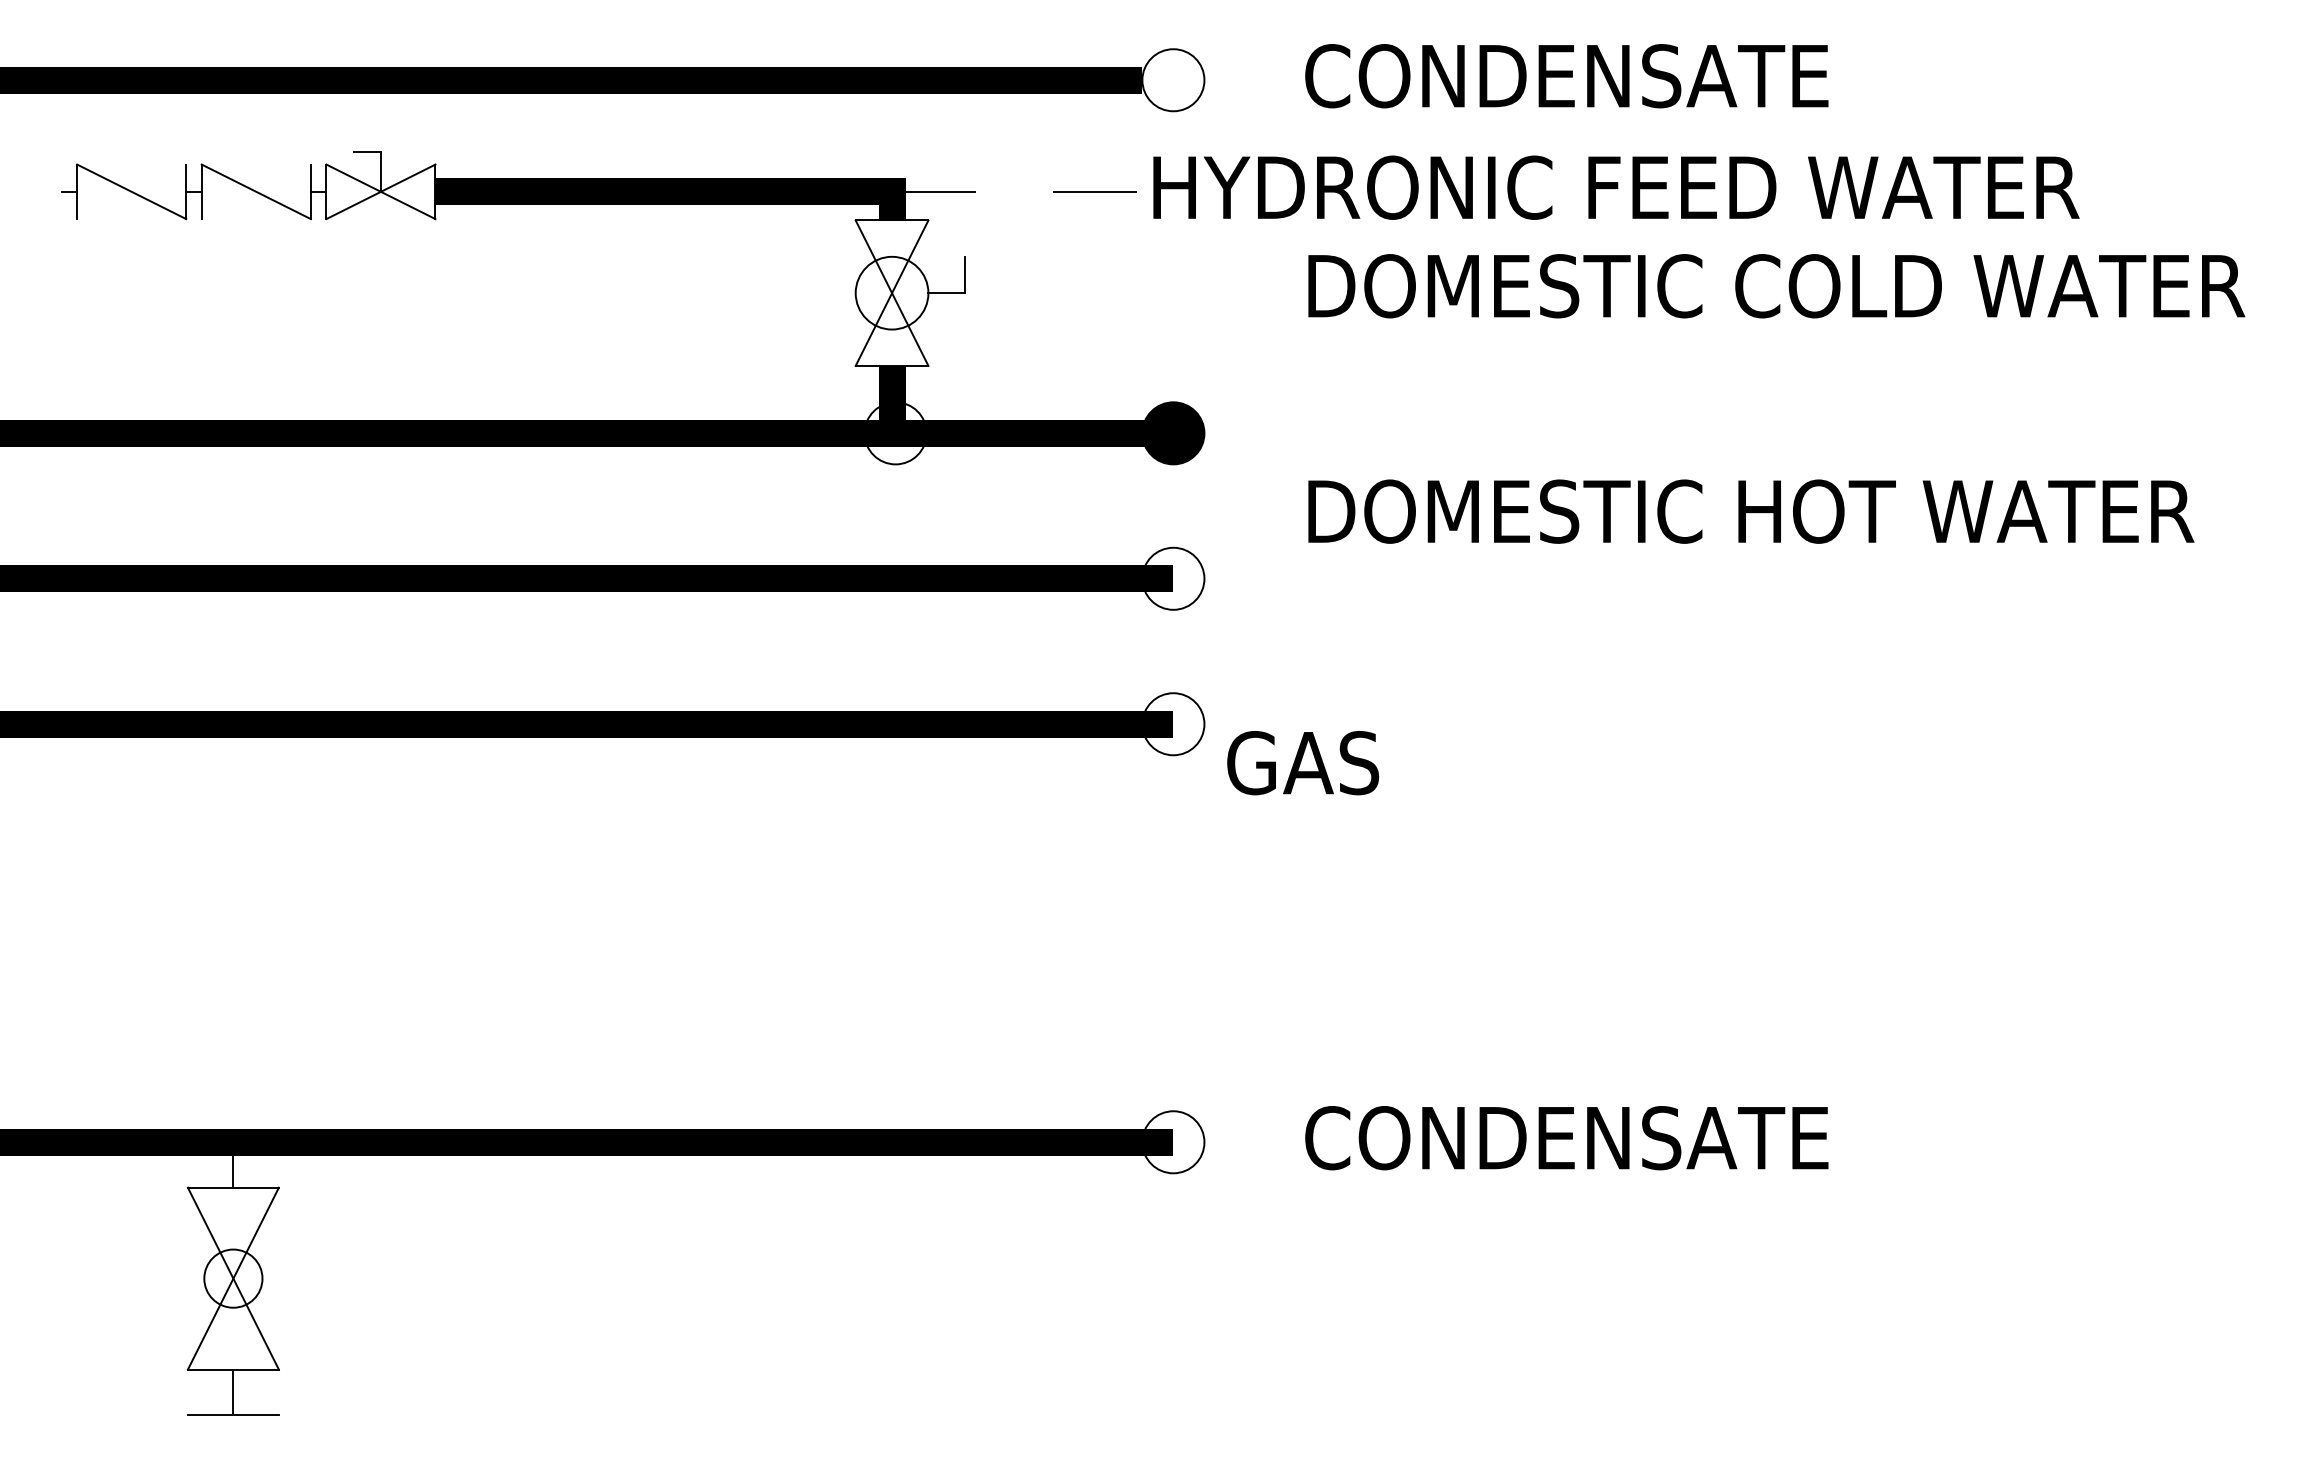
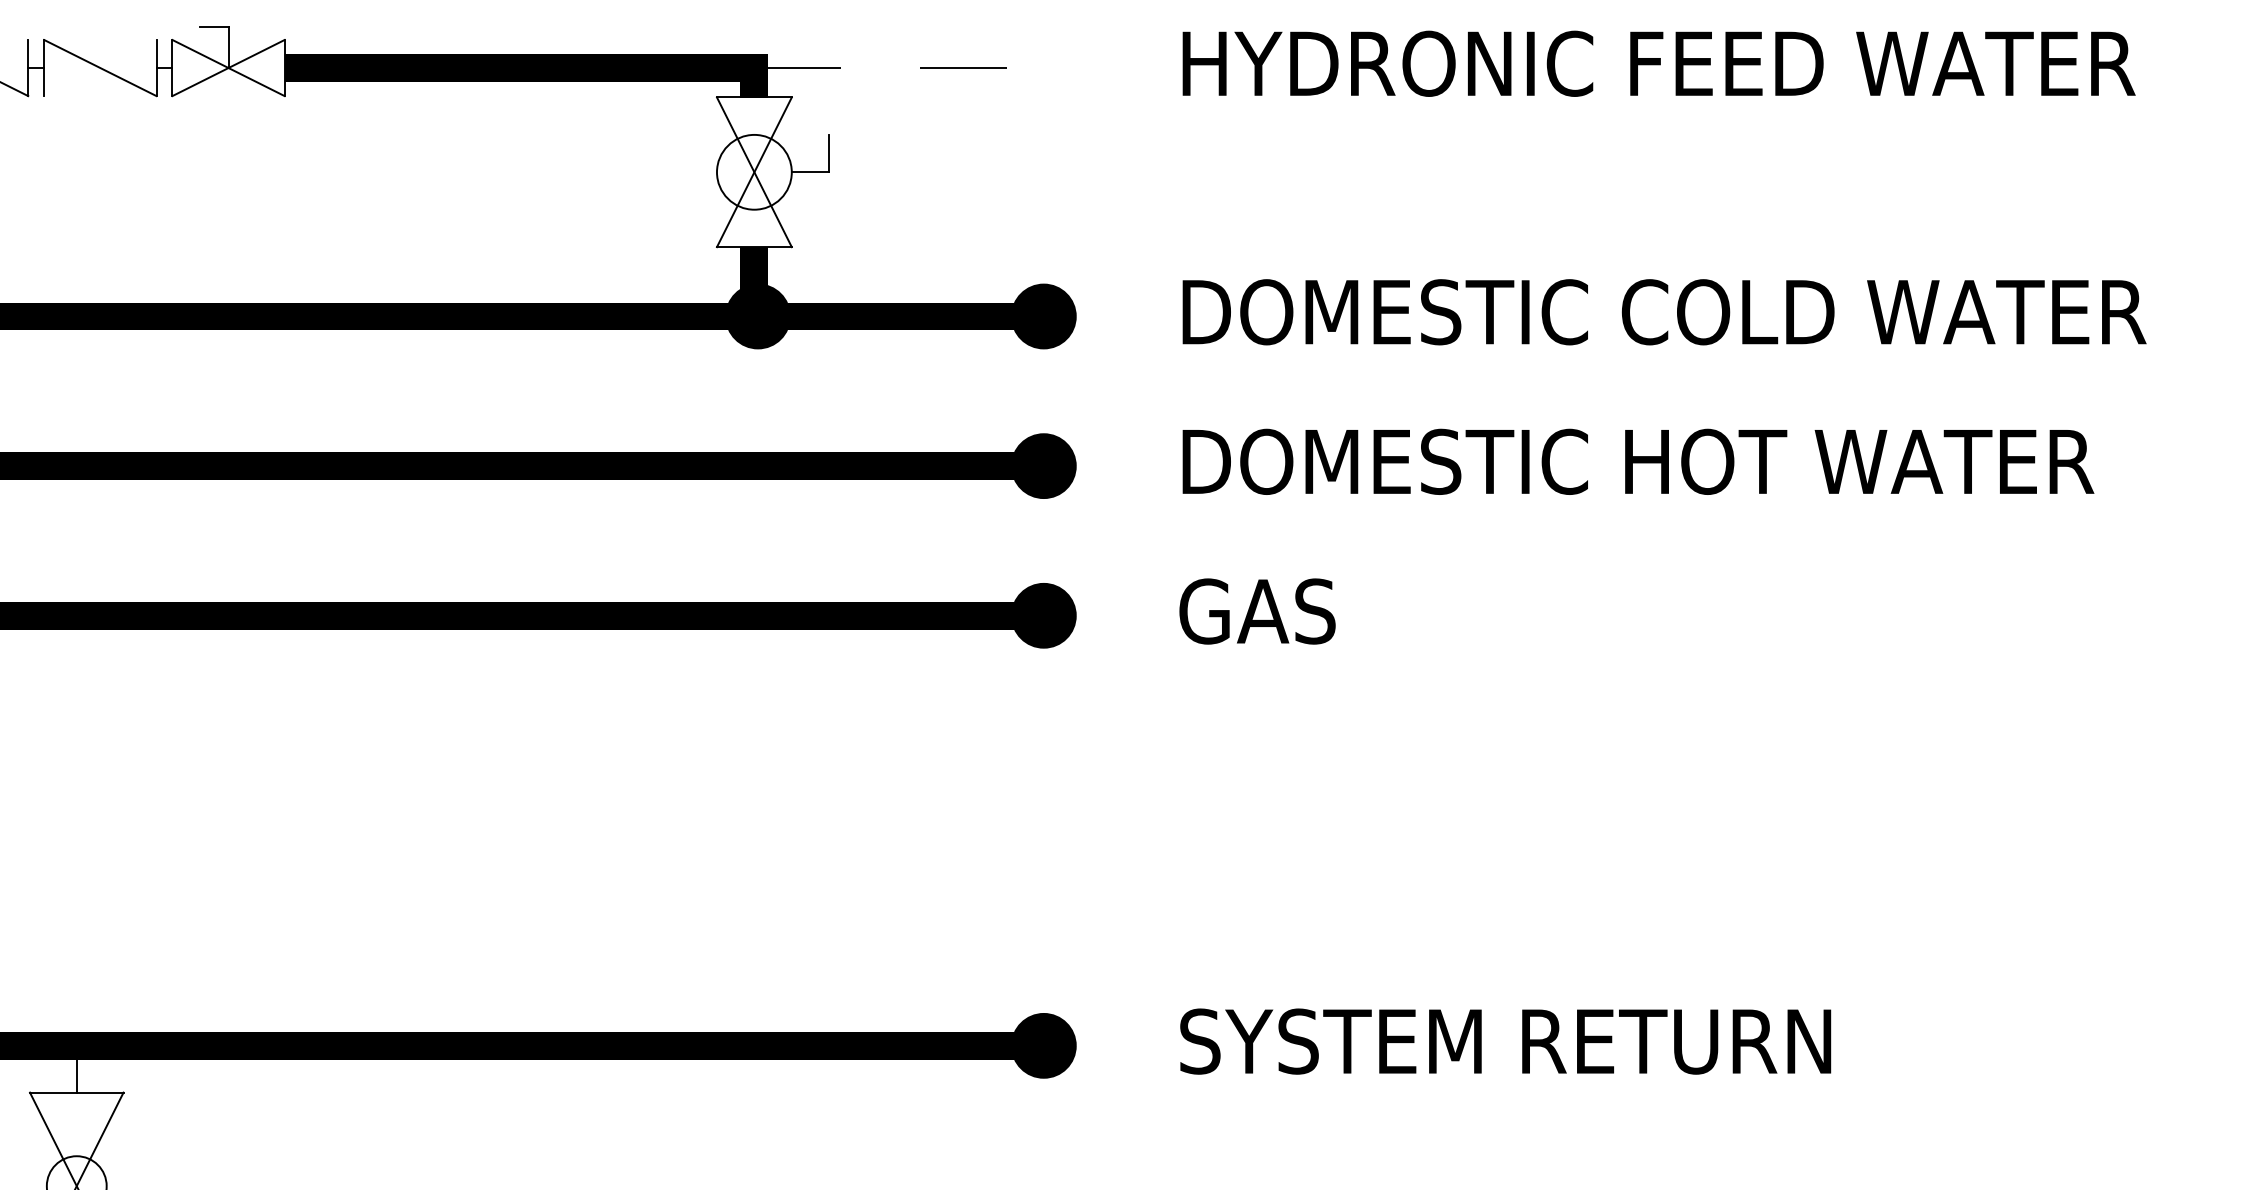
text: (1616, 187) -> (1659, 63), moved
text: (1776, 286) -> (1664, 312), moved
fill: (895, 433) -> (757, 316), added
text: (1751, 511) -> (1638, 461), moved
fill: (1173, 578) -> (1043, 465), added
fill: (1173, 724) -> (1043, 616), added
text: (1303, 763) -> (1257, 611), moved
text: (1621, 1138) -> (1504, 1041), CONDENSATE -> SYSTEM RETURN
fill: (1173, 1142) -> (1043, 1046), added

